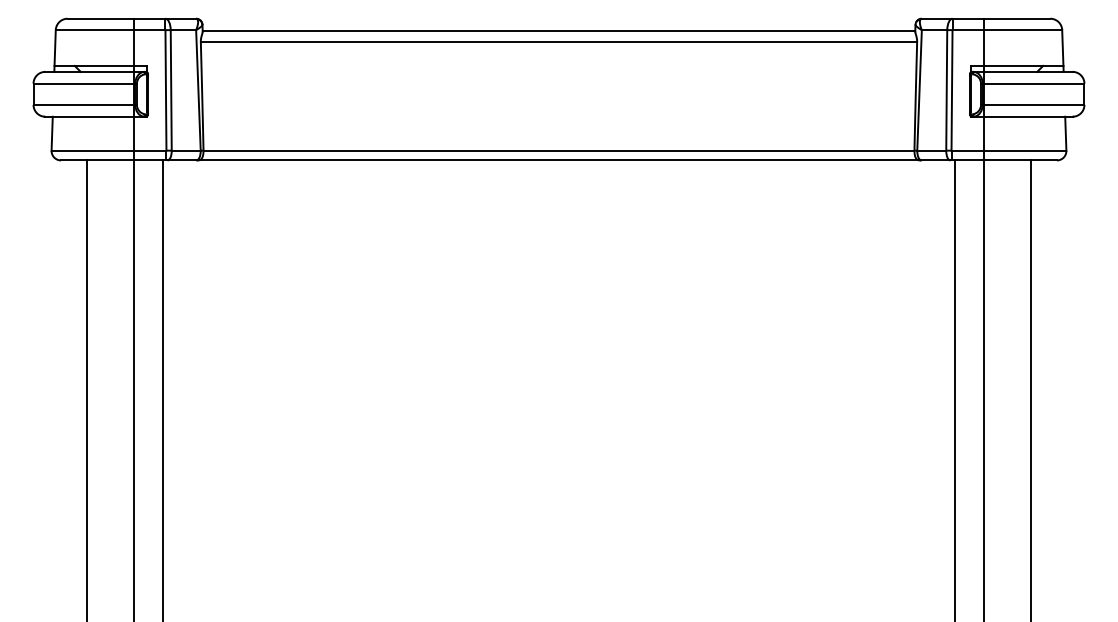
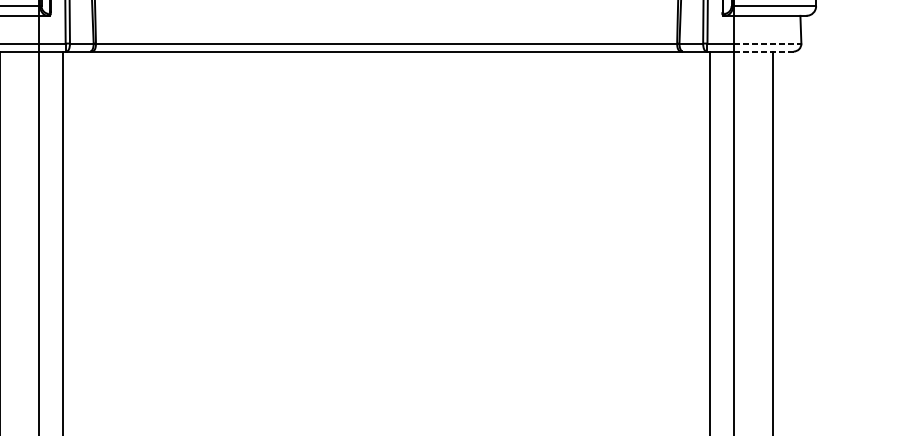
line: (1025, 150) -> (767, 43), solid -> dashed
line: (1020, 160) -> (763, 51), solid -> dashed

